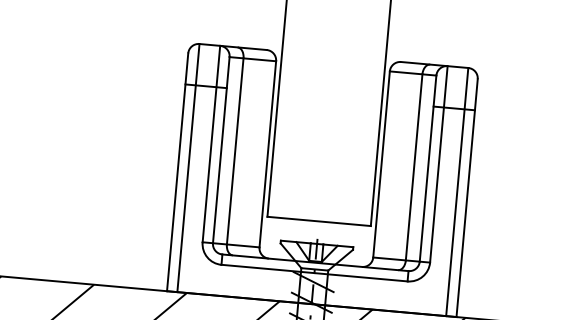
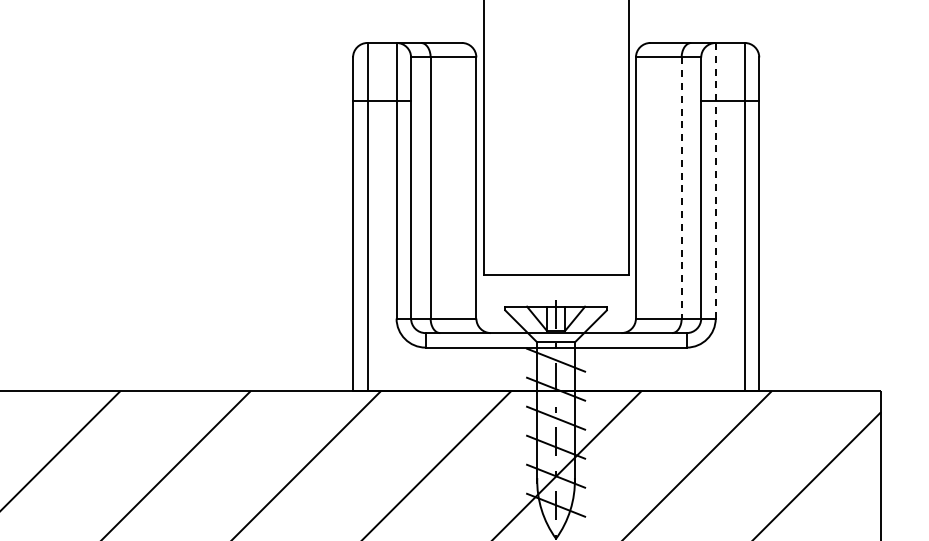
line: (438, 164) -> (715, 180), solid -> dashed
line: (413, 167) -> (681, 188), solid -> dashed

